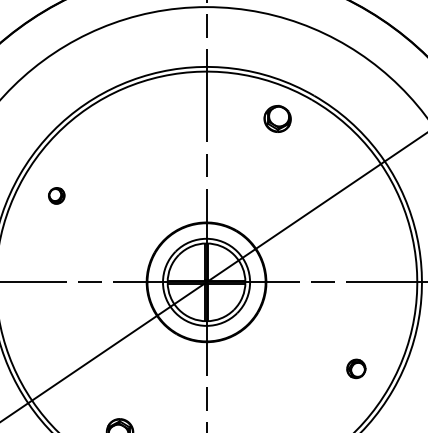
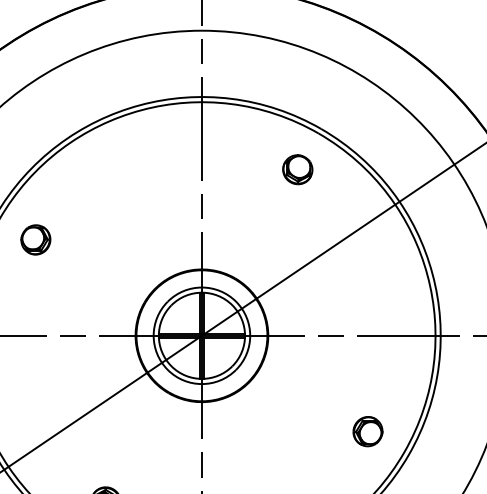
part: (277, 118) -> (297, 169), moved
part: (56, 195) -> (35, 239), size x1.67
part: (355, 368) -> (367, 431), size x1.43

